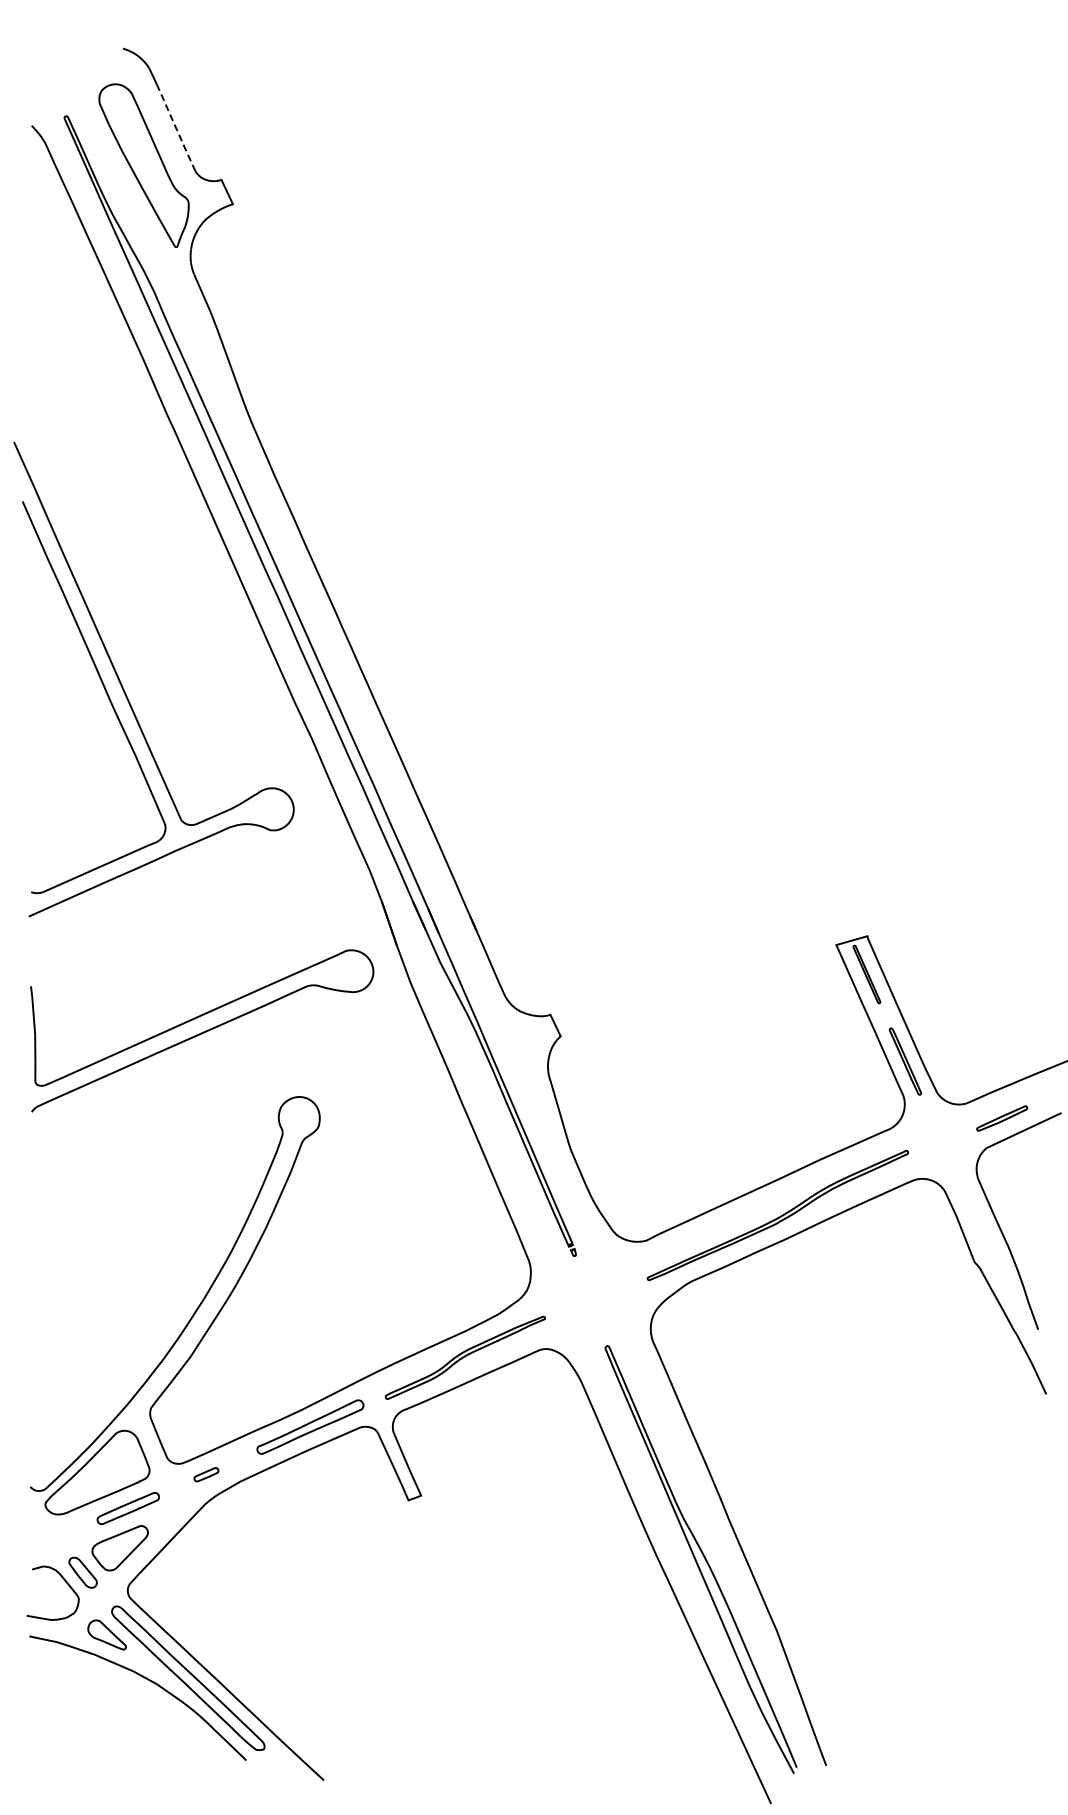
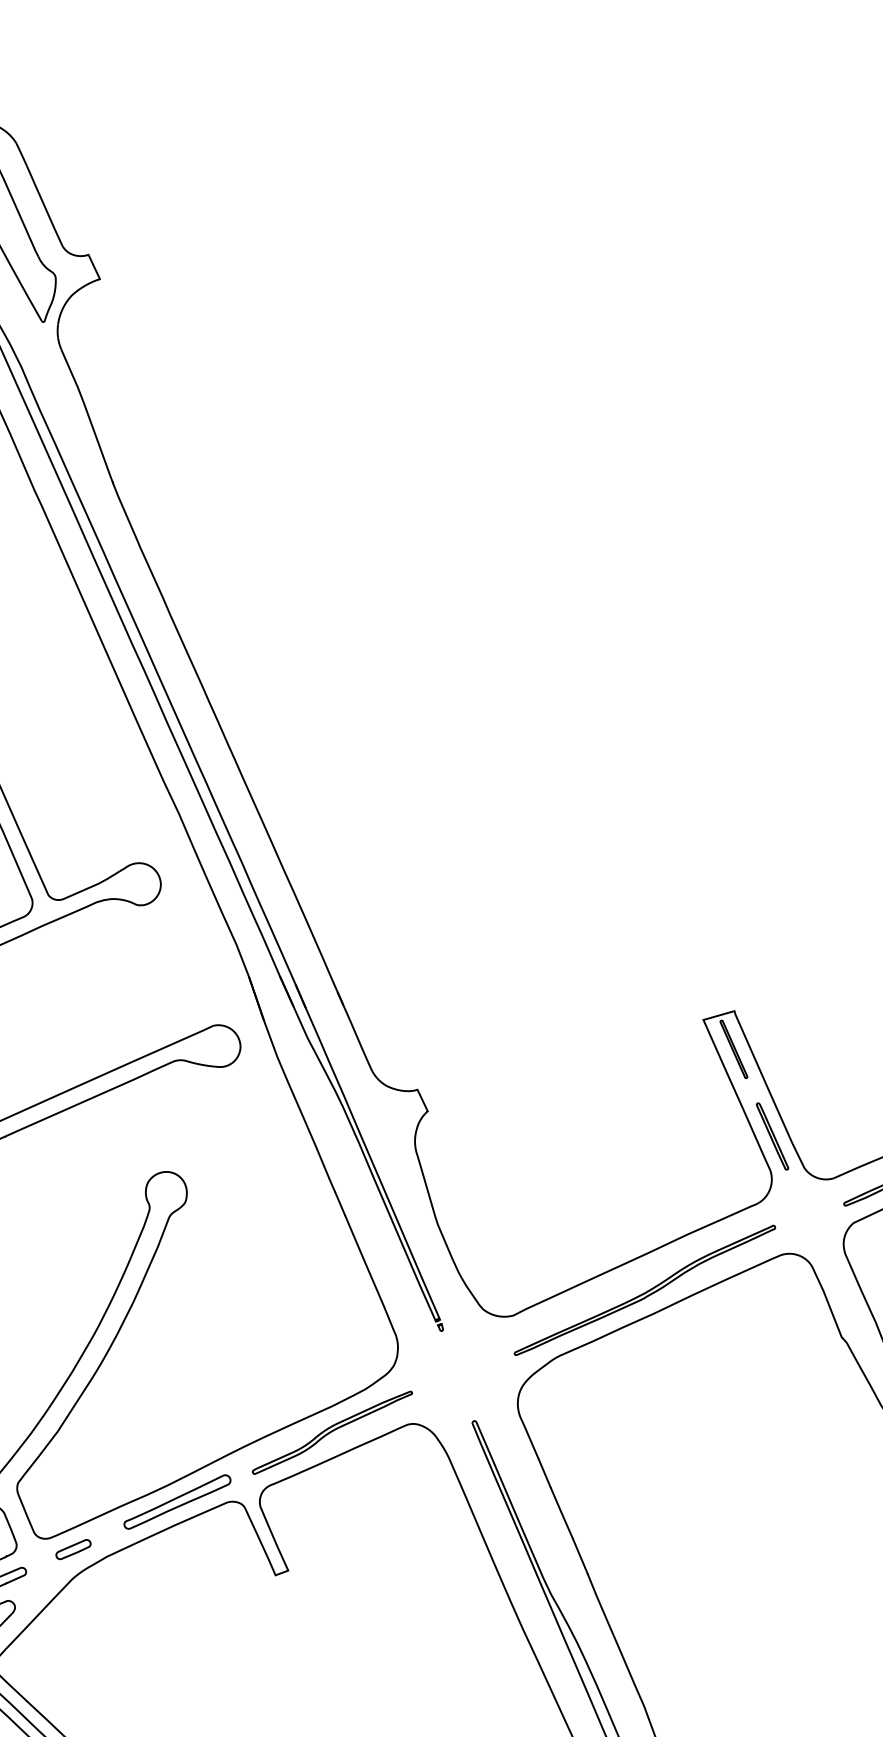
line: (177, 131) -> (44, 206), dashed -> solid
part: (206, 1474) -> (73, 1549), size x1.43

